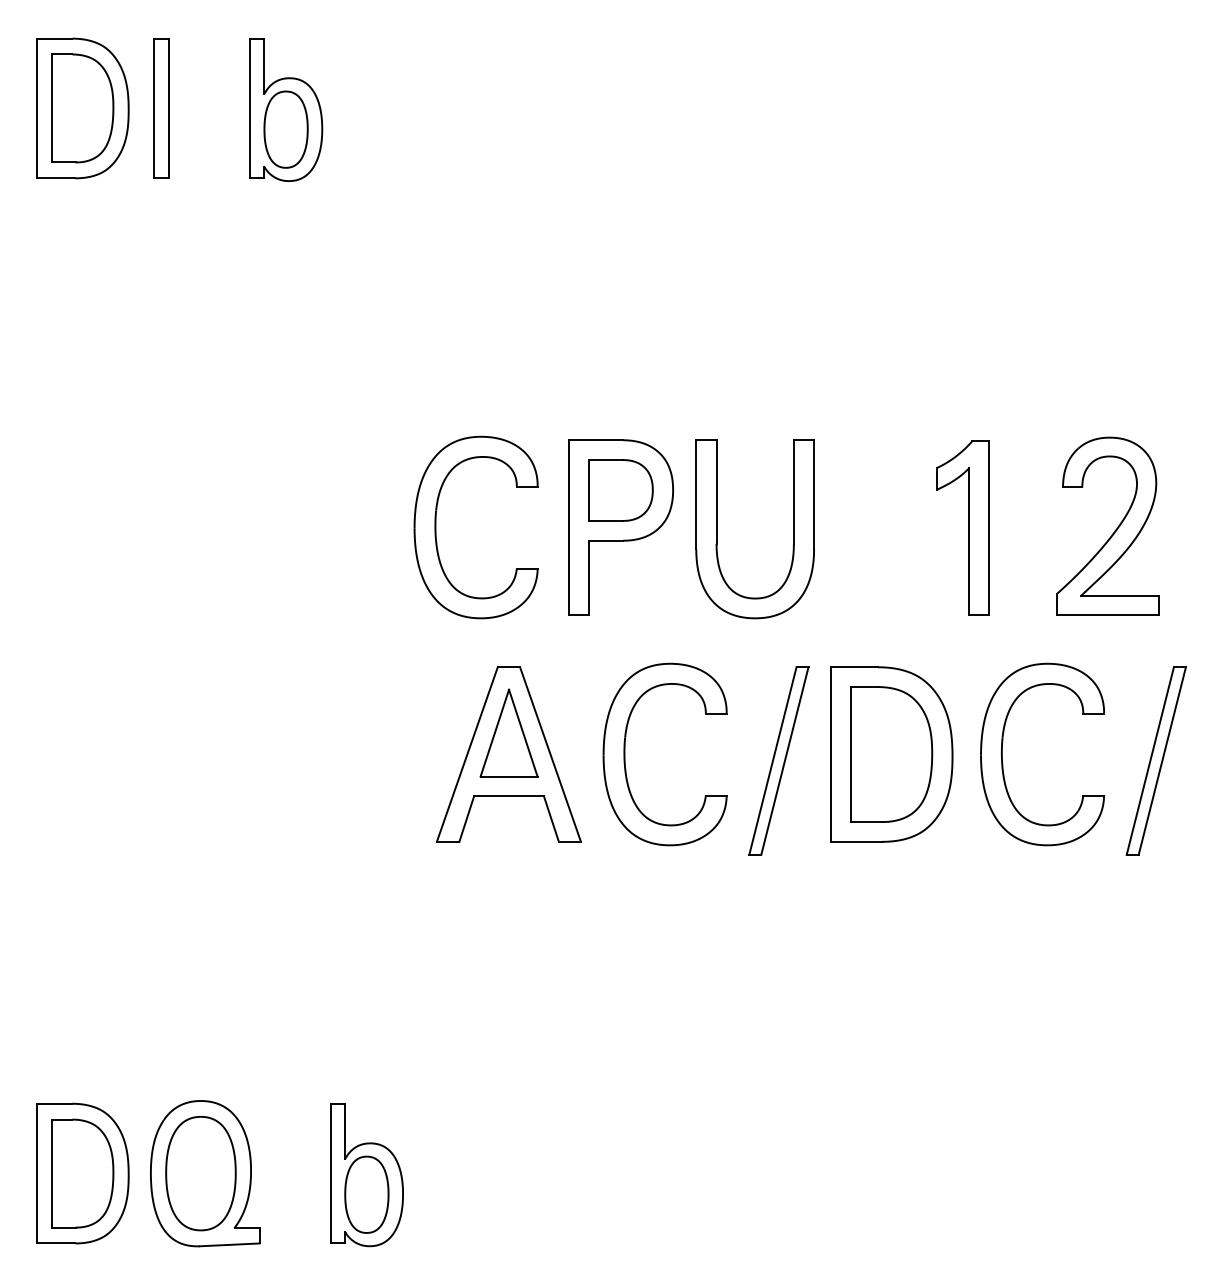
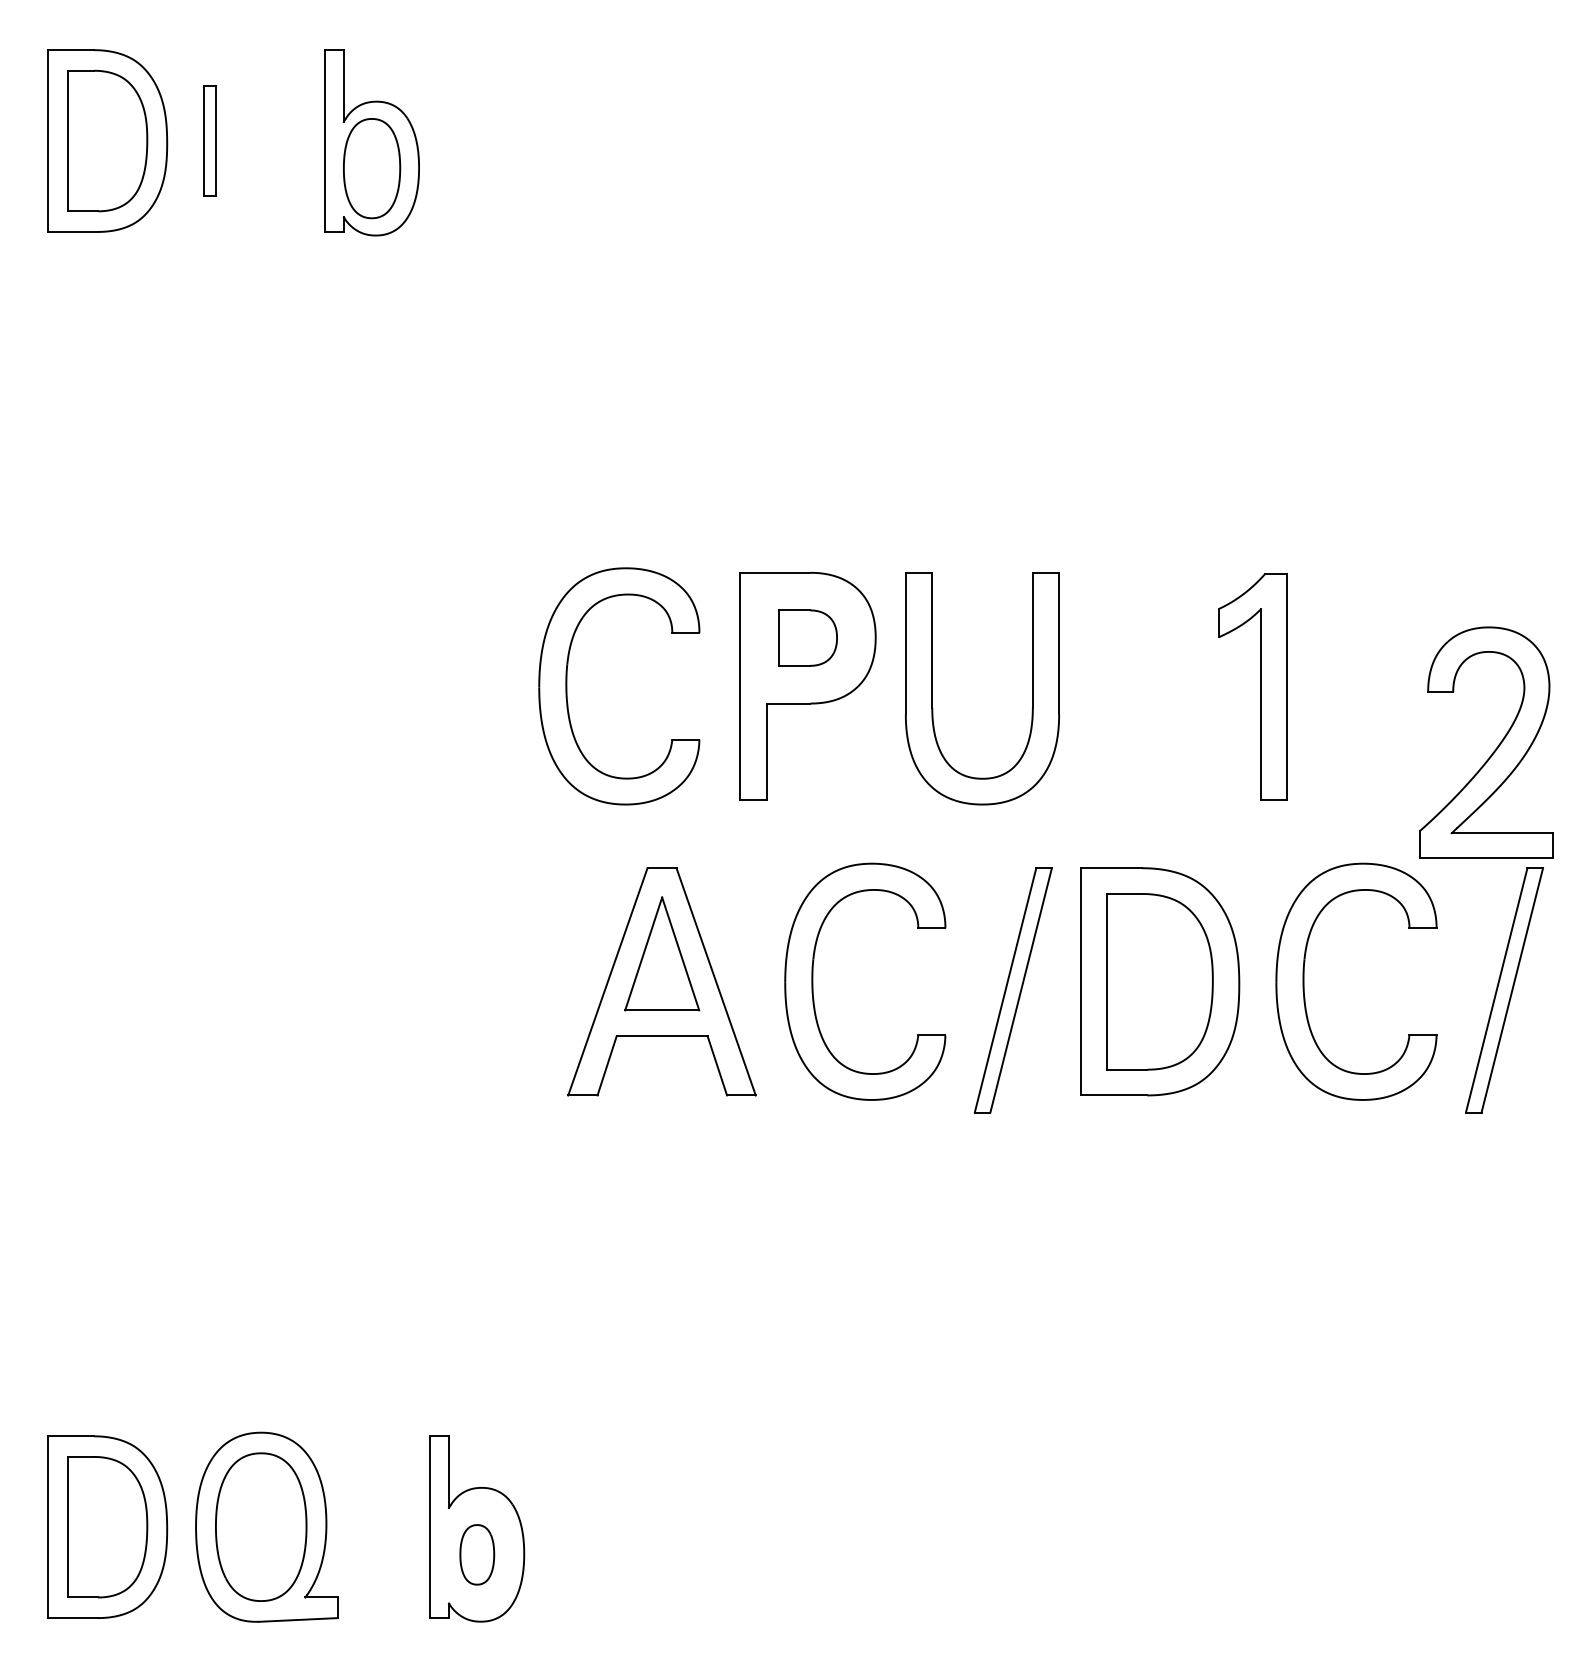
part: (161, 108) -> (209, 140), size x0.6
part: (621, 489) -> (808, 637), size x0.7
part: (1114, 530) -> (1495, 748), moved
part: (367, 1194) -> (477, 1554), size x0.6

